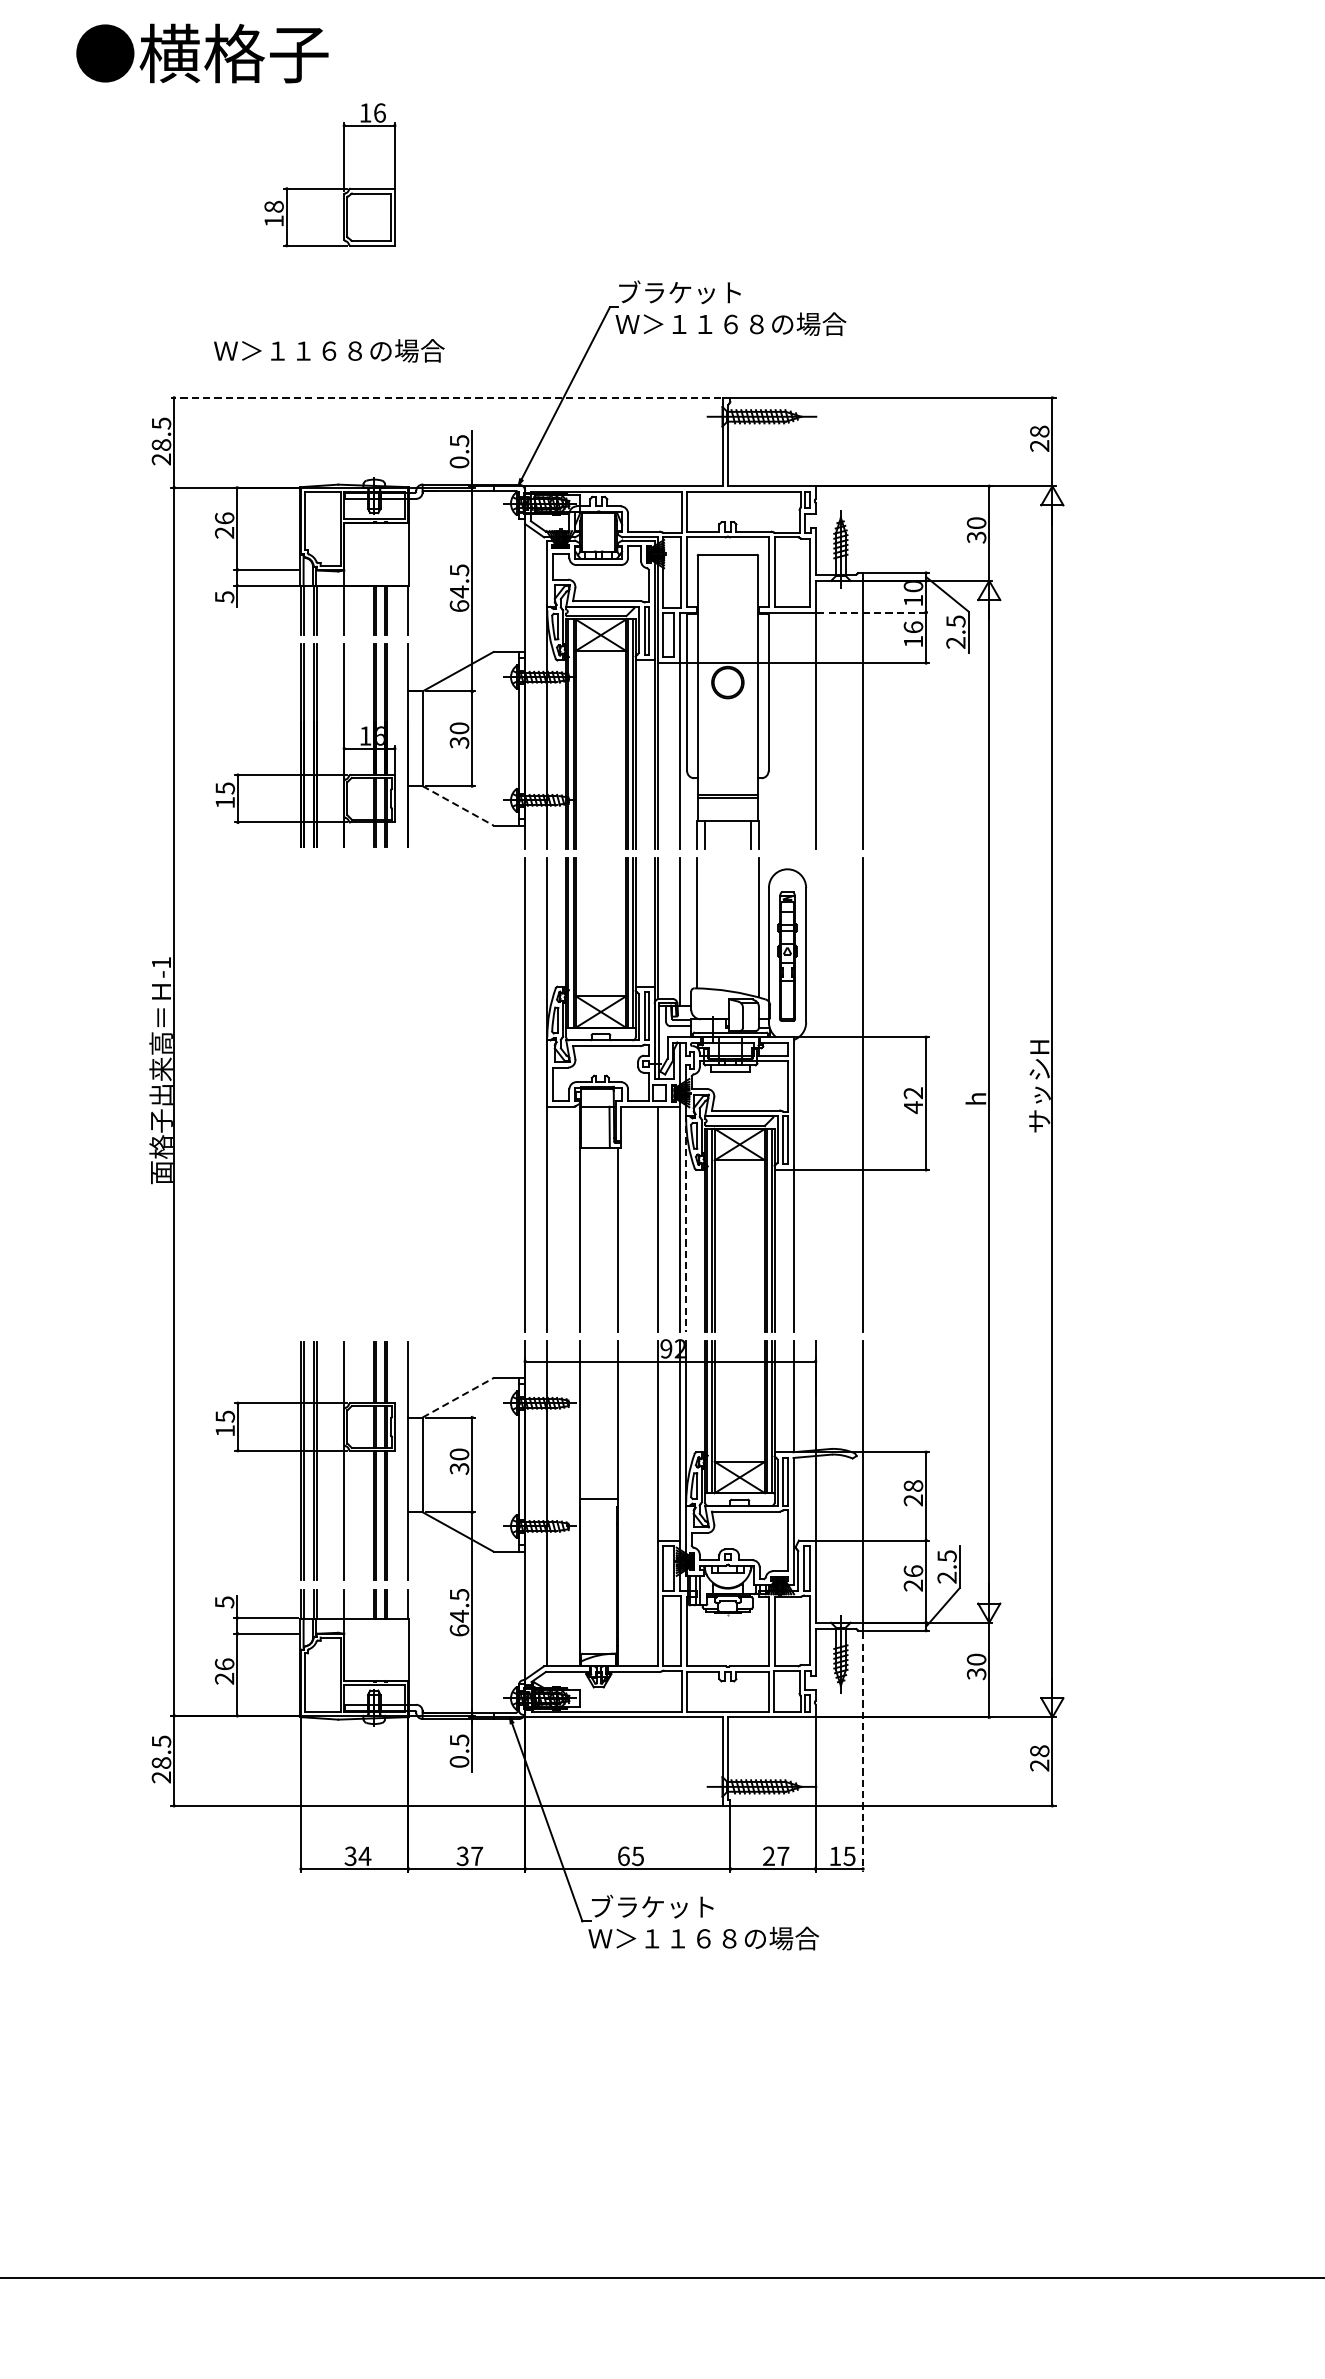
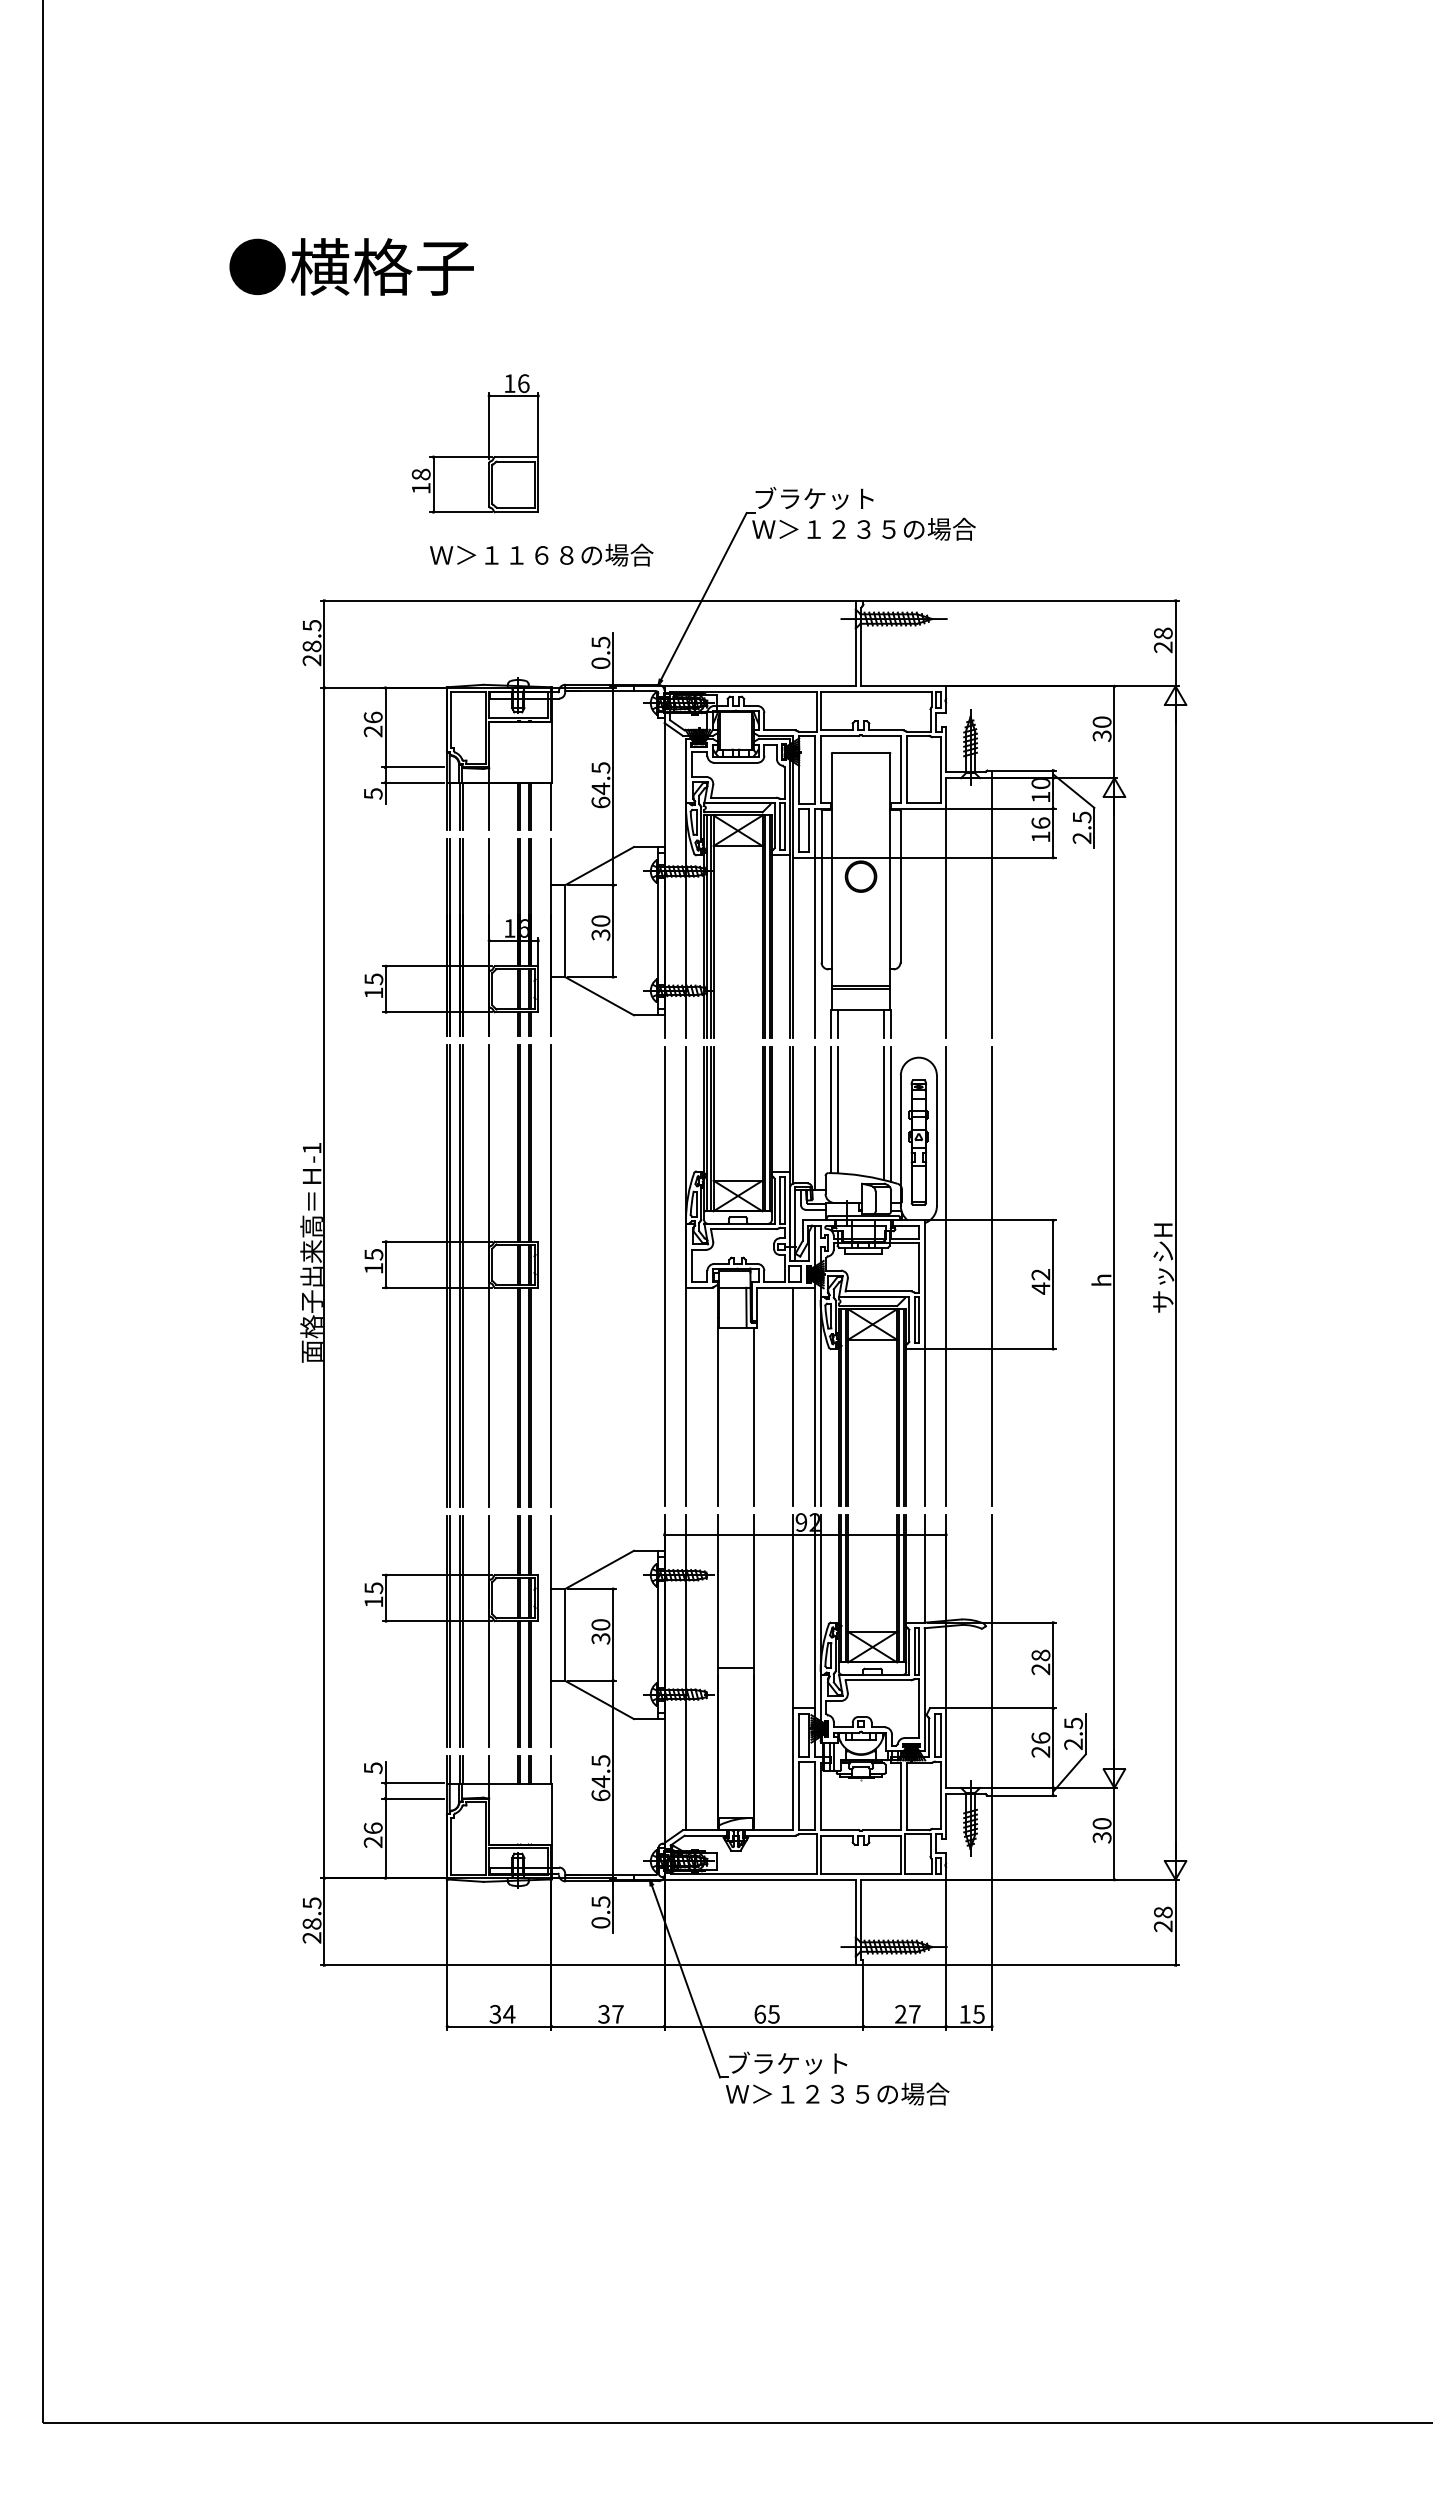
part: (343, 174) -> (488, 443), moved
text: (730, 324) -> (863, 529), Ｗ＞１１６８の場合 -> Ｗ＞１２３５の場合
text: (329, 350) -> (541, 554), moved
line: (445, 397) -> (587, 600), dashed -> solid
line: (873, 612) -> (1002, 808), dashed -> solid
line: (459, 806) -> (600, 996), dashed -> solid
line: (704, 923) -> (838, 1110), added
line: (751, 926) -> (883, 1113), added
part: (305, 1094) -> (451, 1275), added
line: (408, 1094) -> (551, 1275), added
line: (816, 1095) -> (946, 1276), added
line: (686, 1224) -> (820, 1401), dashed -> solid
line: (459, 1397) -> (600, 1569), dashed -> solid
line: (863, 1752) -> (992, 1913), dashed -> solid
text: (703, 1937) -> (837, 2093), Ｗ＞１１６８の場合 -> Ｗ＞１２３５の場合

